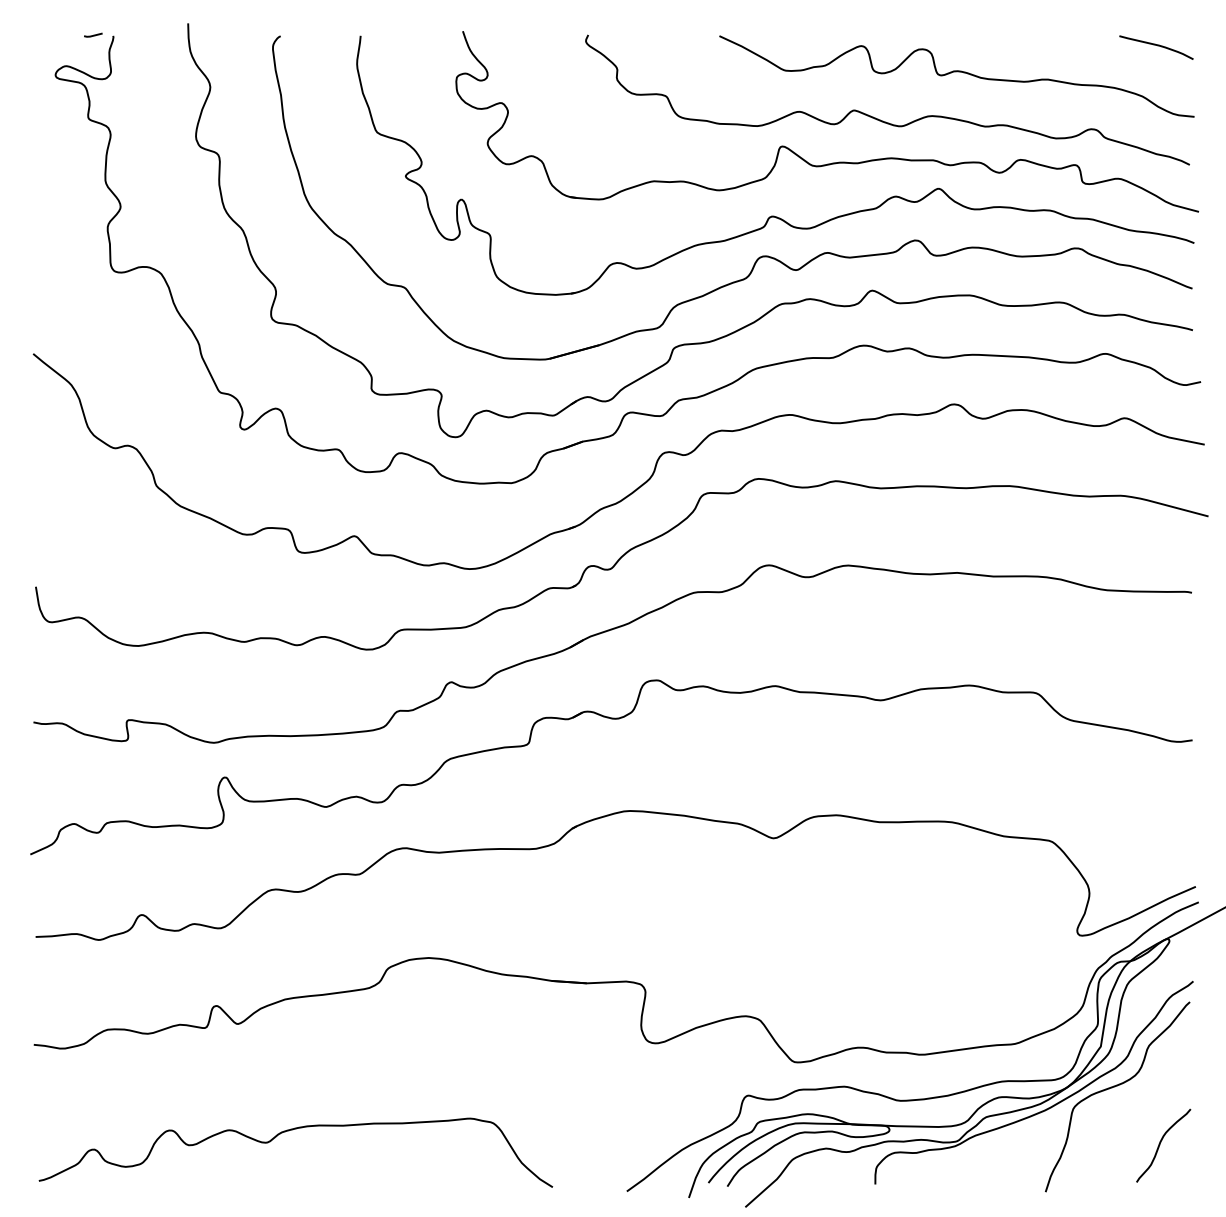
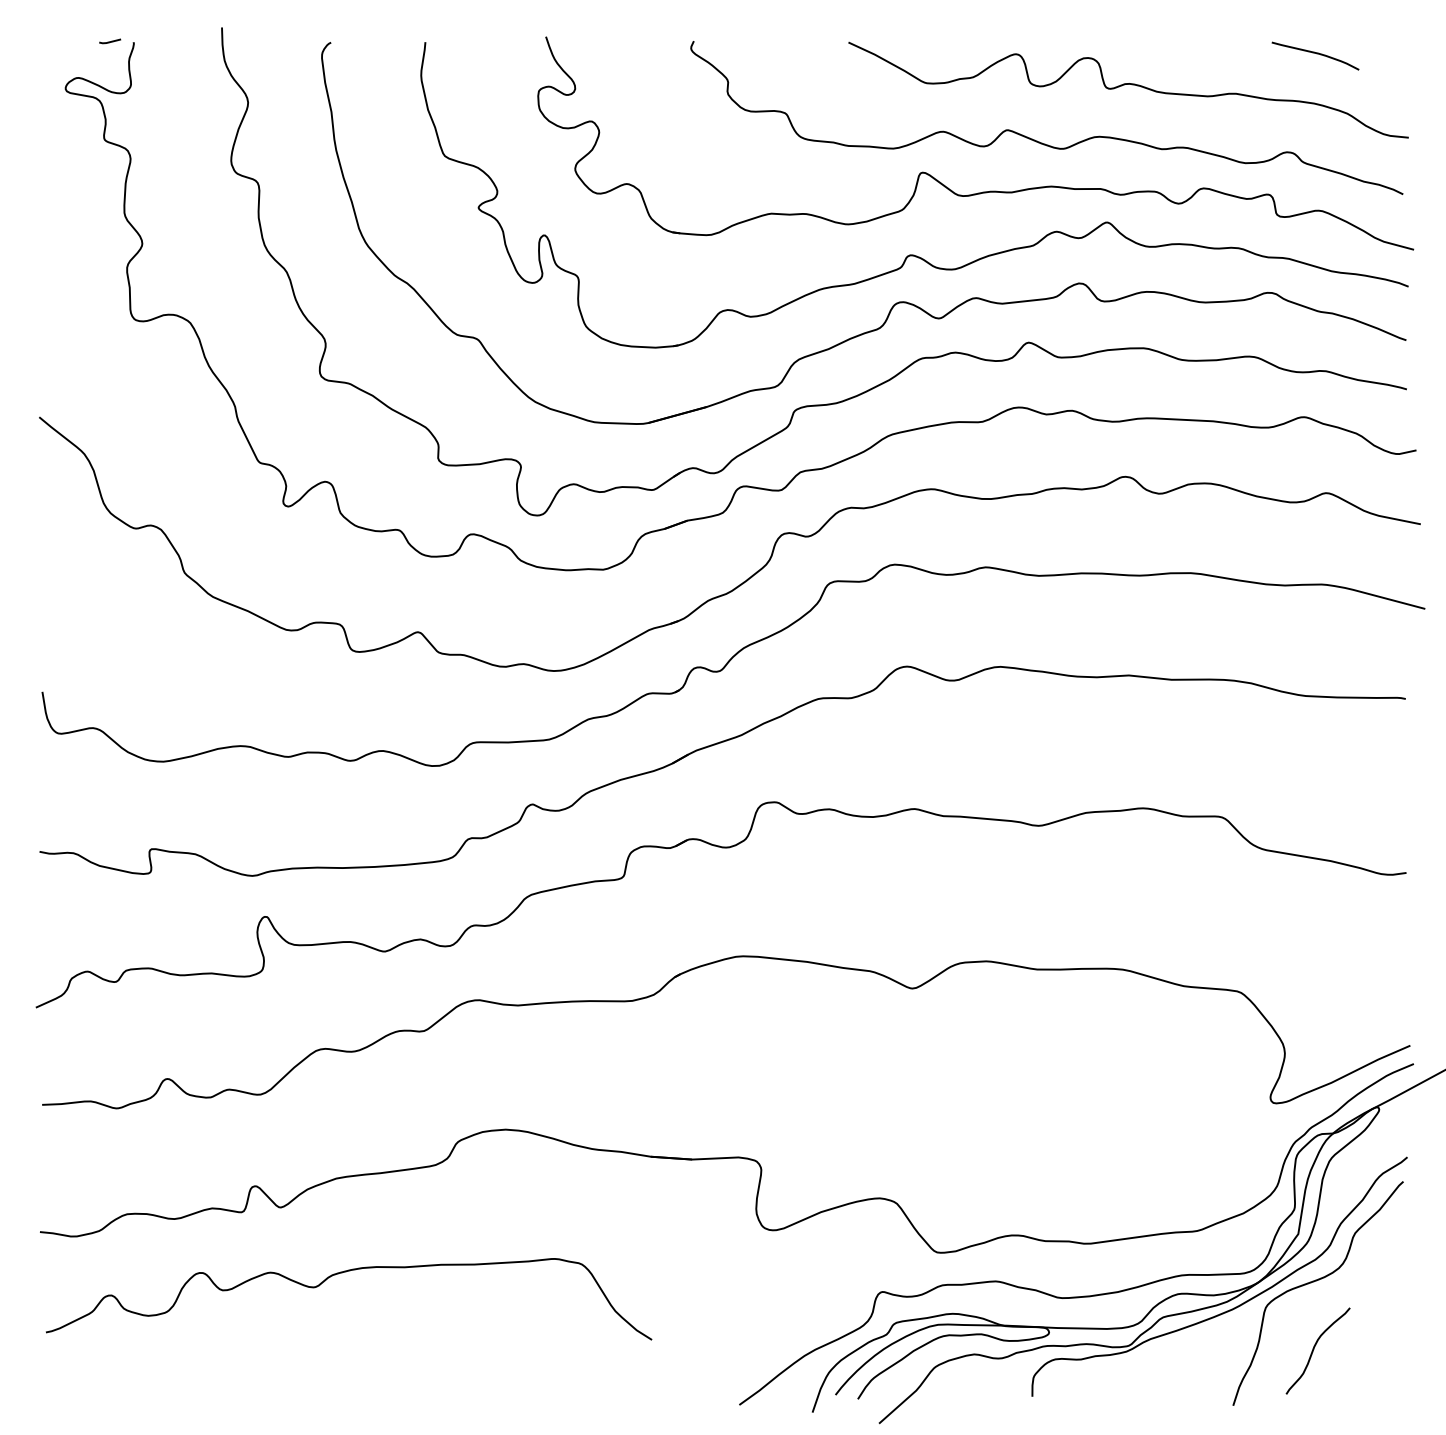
curve: (1157, 46) -> (1316, 54), moved
curve: (288, 1131) -> (340, 1274), moved
curve: (1160, 1145) -> (1314, 1350), moved

